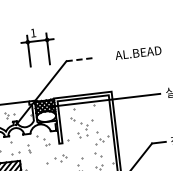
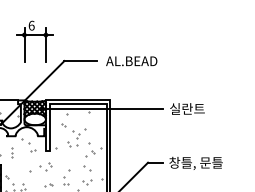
text: (33, 32) -> (31, 25), 1 -> 6
text: (138, 53) -> (131, 61), moved
line: (81, 59) -> (81, 61), dashed -> solid

